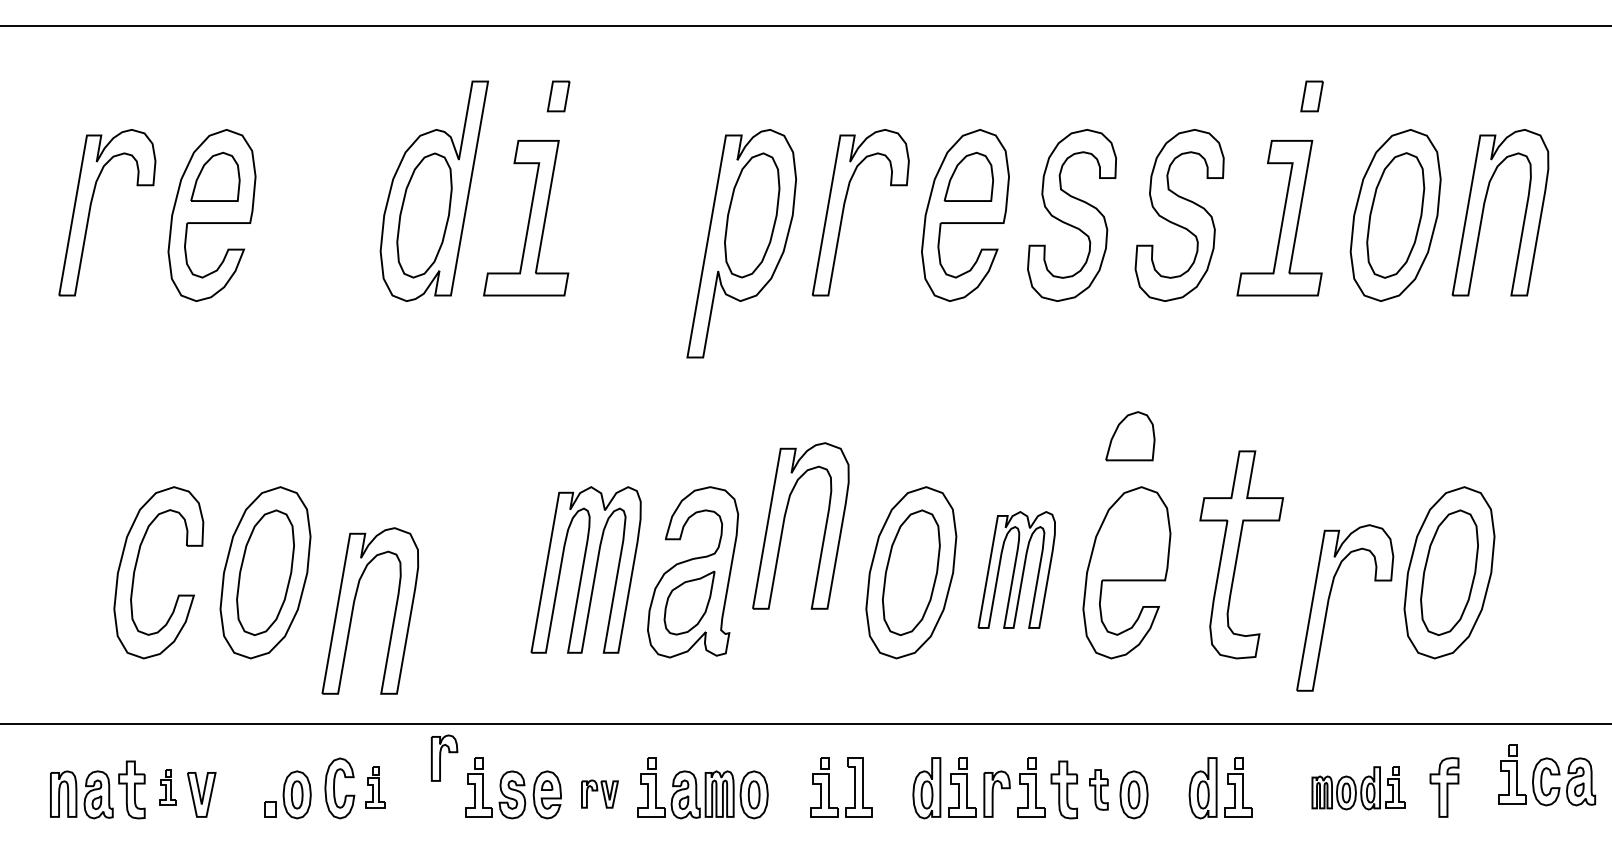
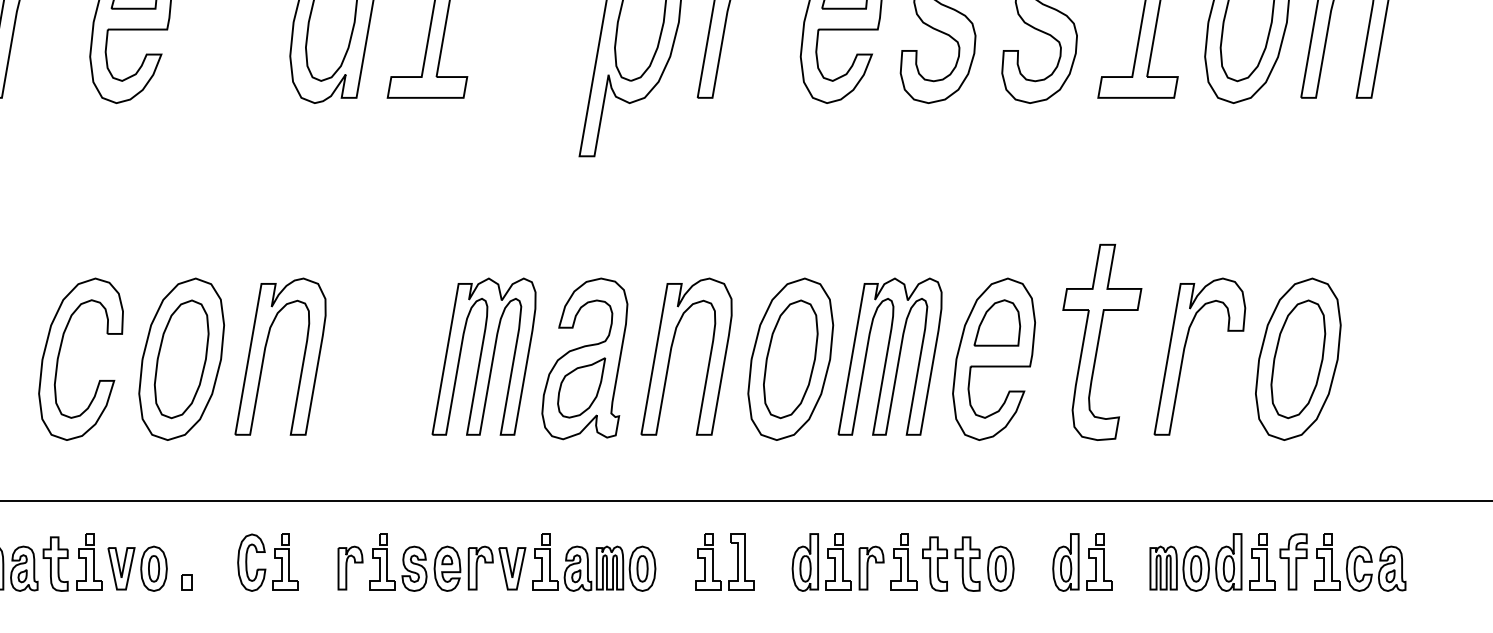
part: (1130, 436) -> (997, 323), moved
part: (784, 524) -> (671, 355), moved
part: (1016, 569) -> (889, 356), size x1.43
part: (354, 606) -> (265, 352), moved
part: (1328, 607) -> (1184, 356), moved
part: (444, 757) -> (350, 567), moved
part: (1547, 775) -> (1360, 562), moved
part: (167, 787) -> (89, 561), size x1.67
part: (375, 787) -> (285, 561), size x1.43
part: (1358, 788) -> (1212, 562), size x1.43
part: (1098, 789) -> (967, 563), size x1.43
part: (599, 793) -> (496, 567), size x1.67
part: (296, 794) -> (153, 568), moved

